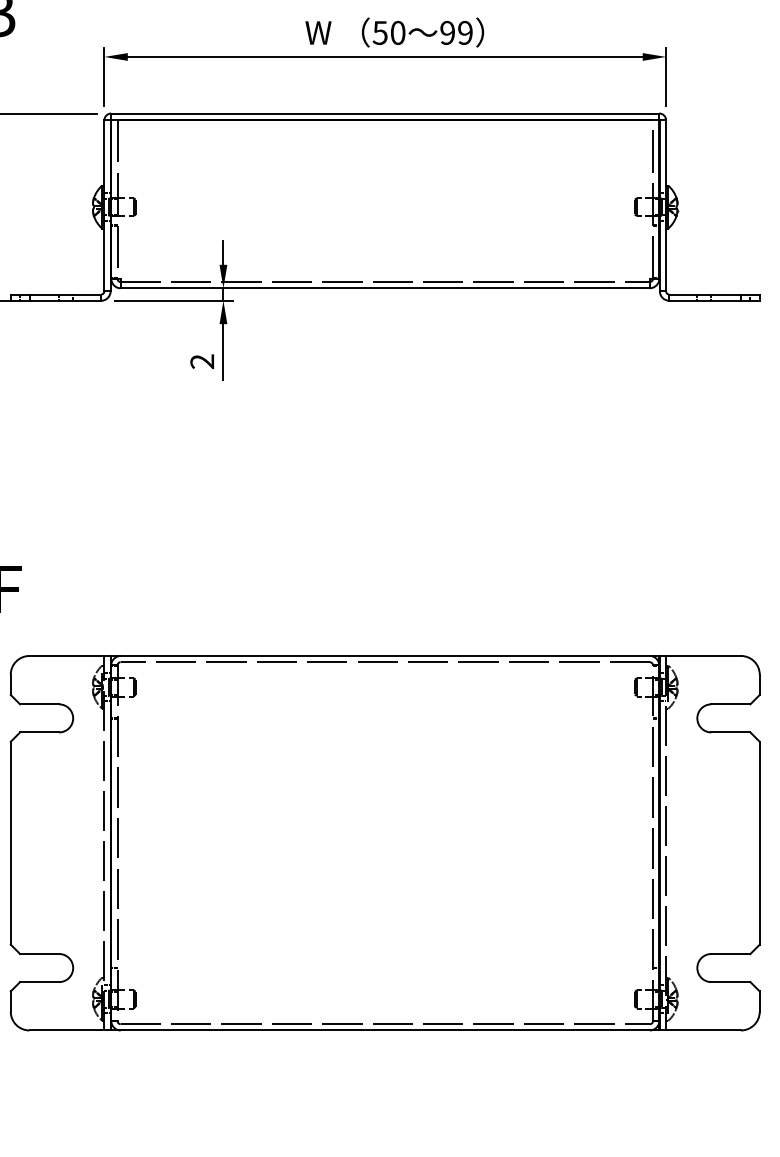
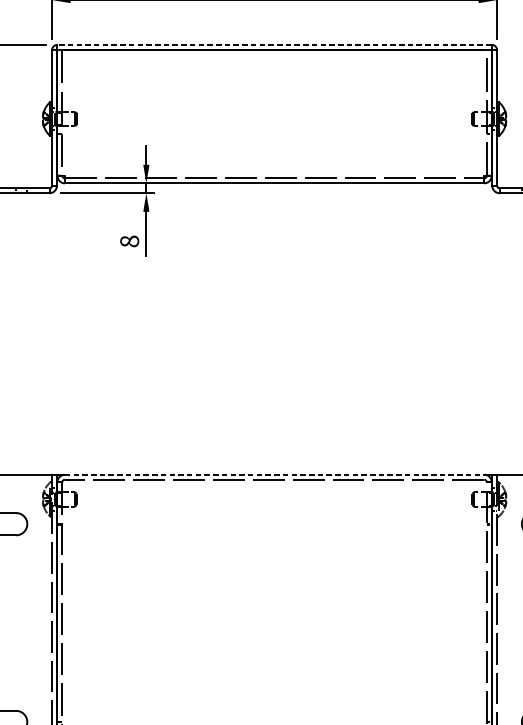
line: (384, 113) -> (273, 44), solid -> dashed
text: (202, 361) -> (129, 241), 2 -> 8
line: (385, 655) -> (274, 474), solid -> dashed

